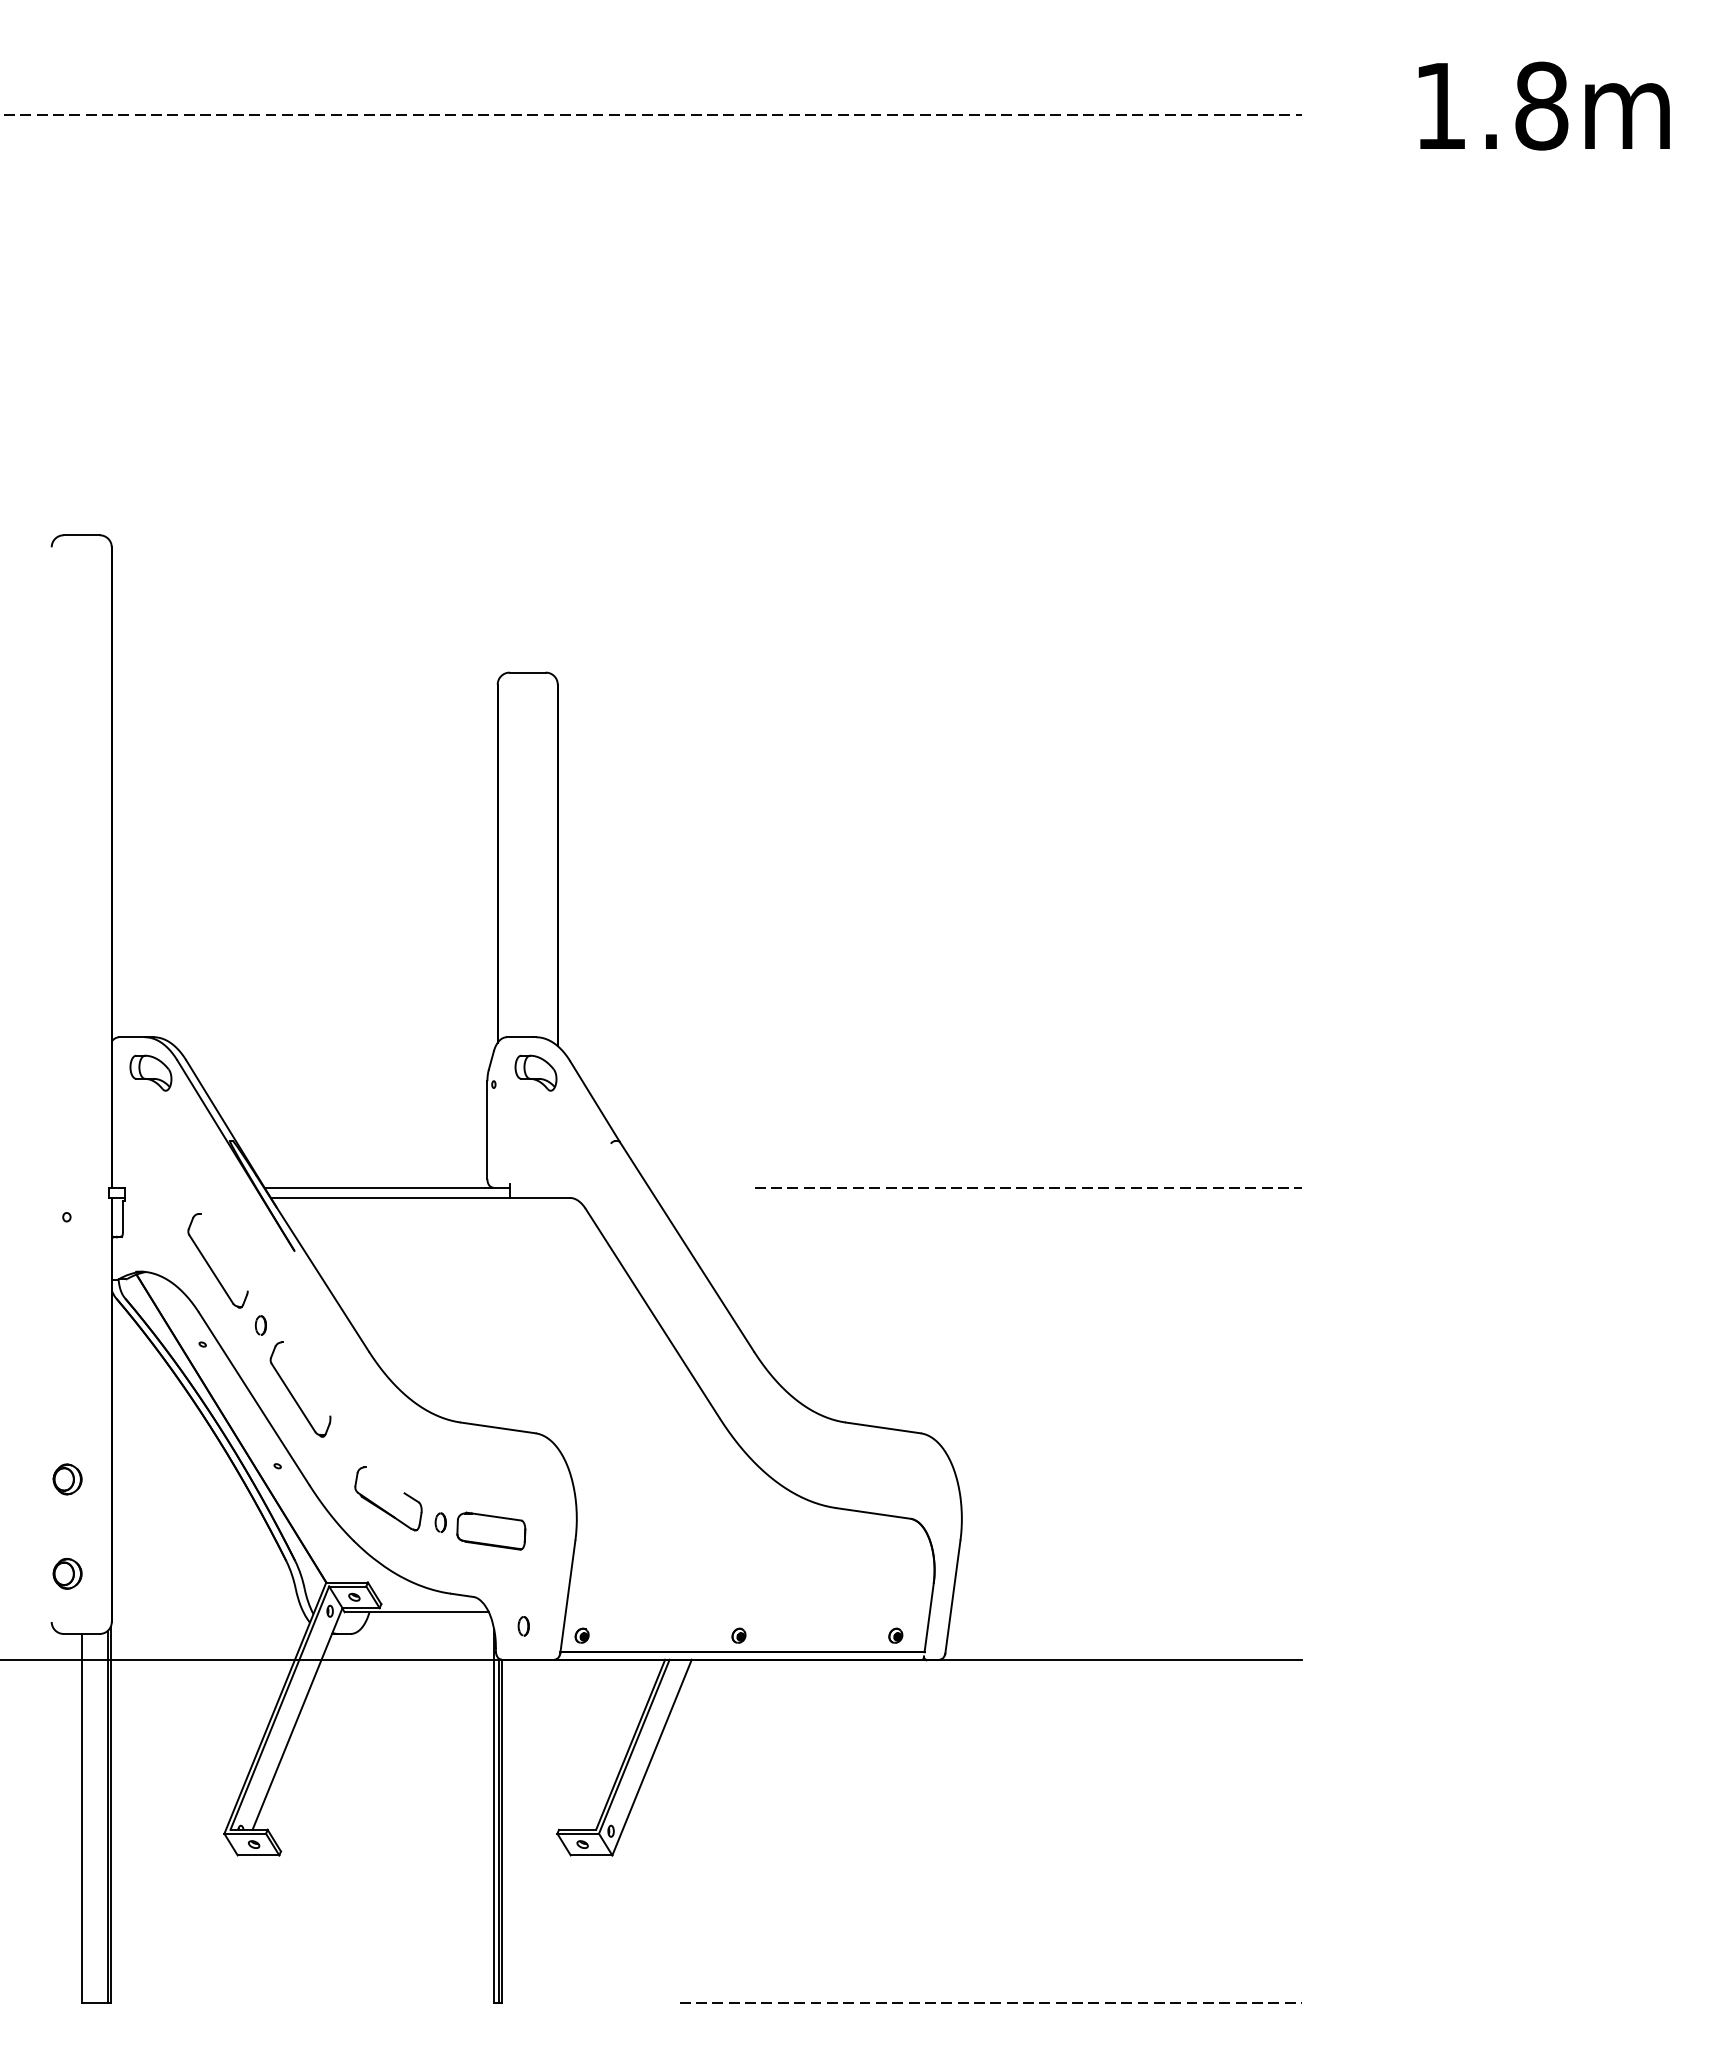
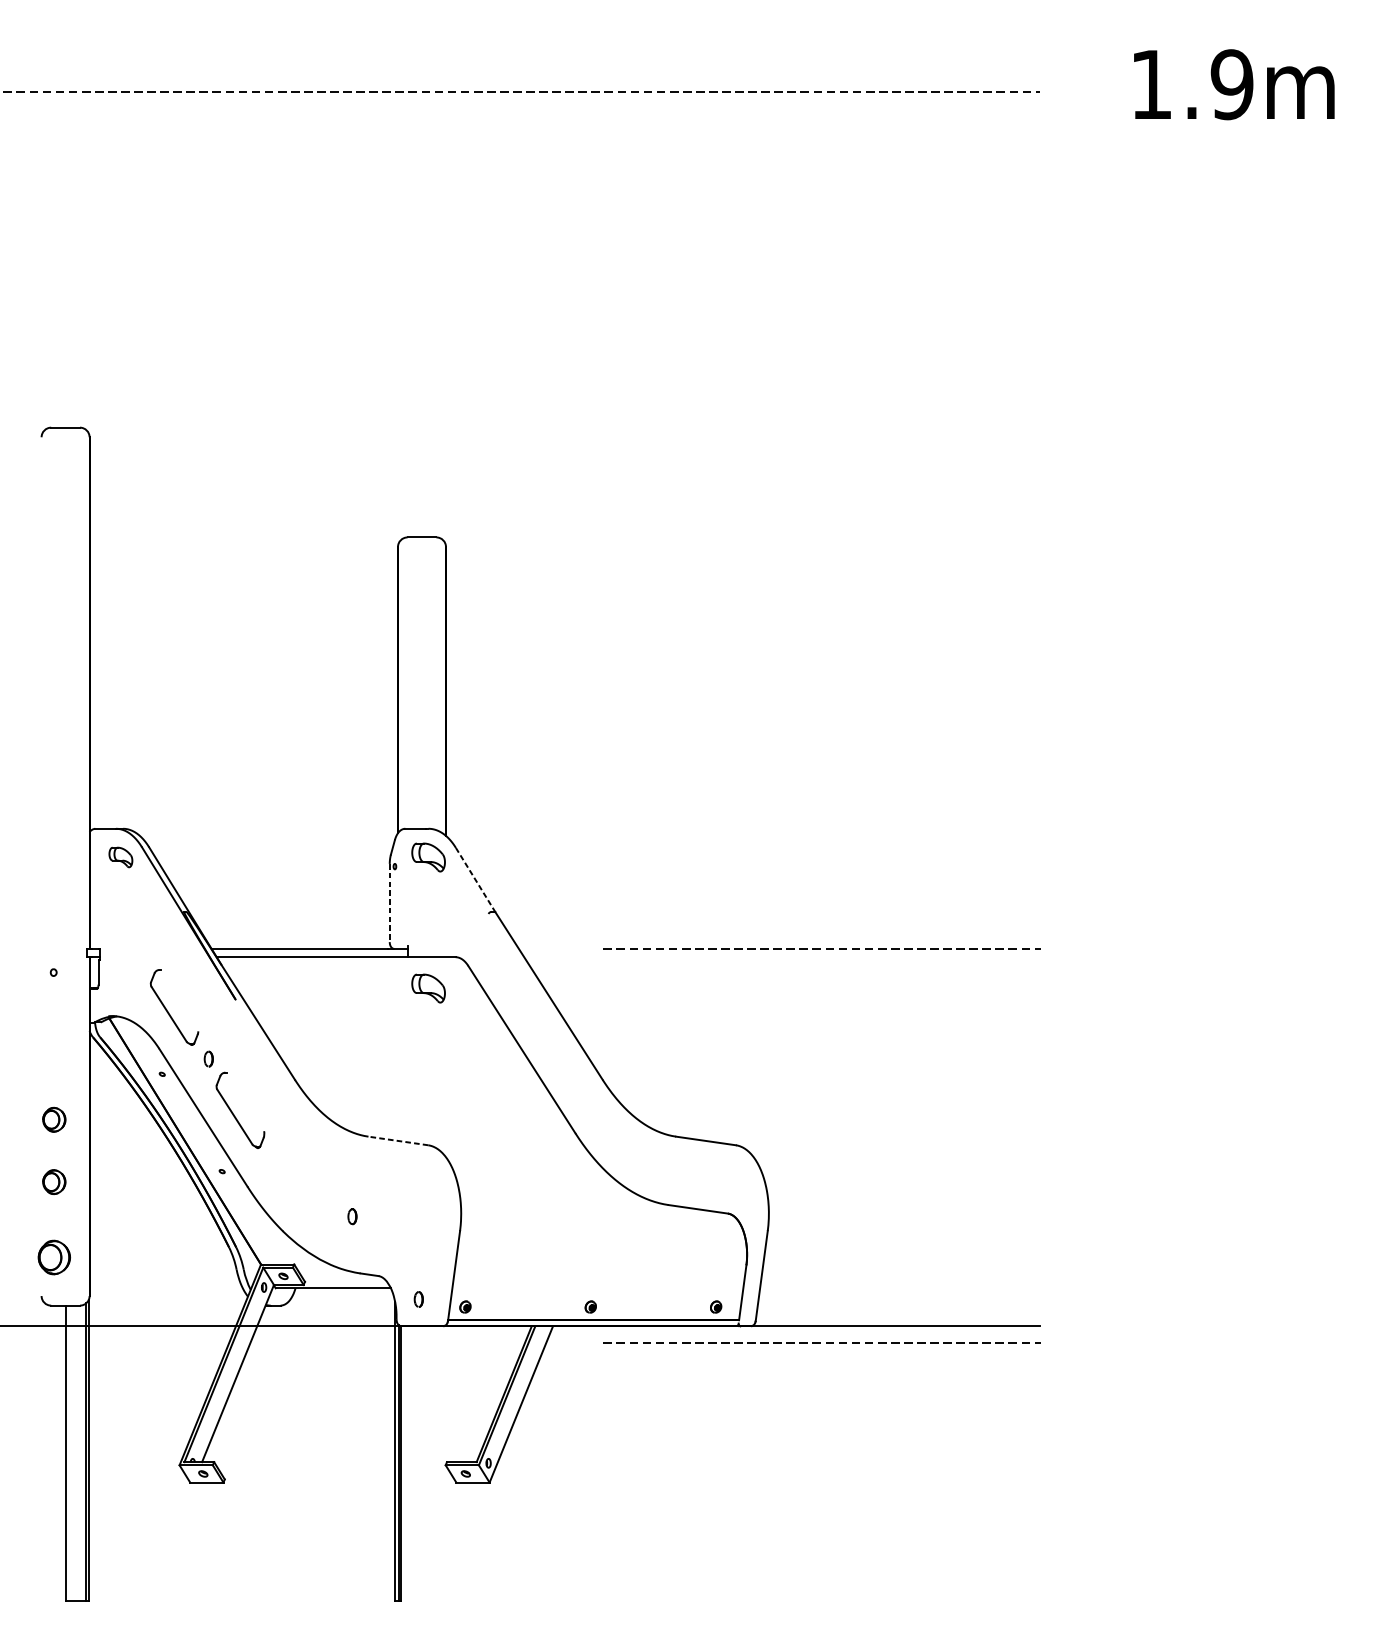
text: (1541, 105) -> (1232, 84), 1.8m -> 1.9m
part: (150, 1072) -> (120, 856), size x0.7
line: (594, 1101) -> (475, 880), solid -> dashed
line: (487, 1130) -> (389, 903), solid -> dashed
part: (535, 1236) -> (428, 988), added
part: (67, 1401) -> (54, 1119), added
line: (498, 1427) -> (398, 1140), solid -> dashed
part: (383, 1508) -> (306, 1205), removed
part: (491, 1530) -> (393, 1222), removed
part: (67, 1573) -> (54, 1257), size x1.4
line: (1026, 1680) -> (820, 1342), added
line: (990, 2002) -> (791, 1600), removed

